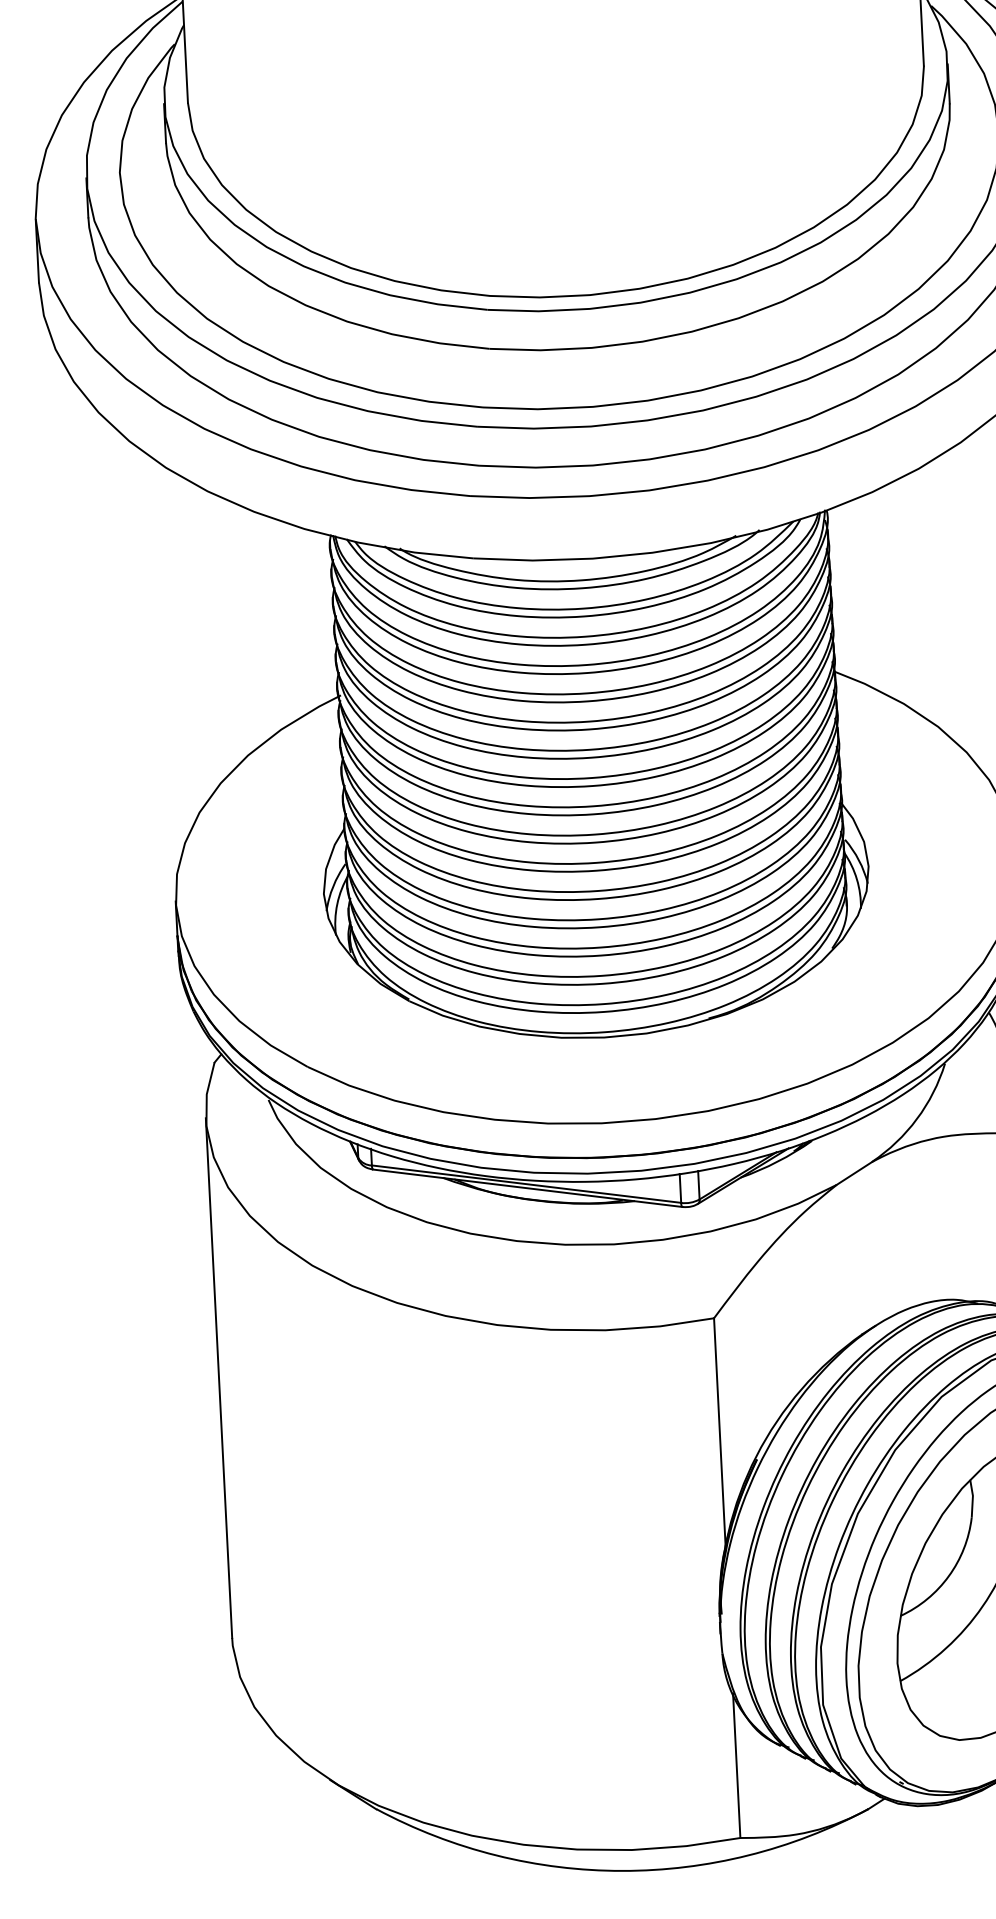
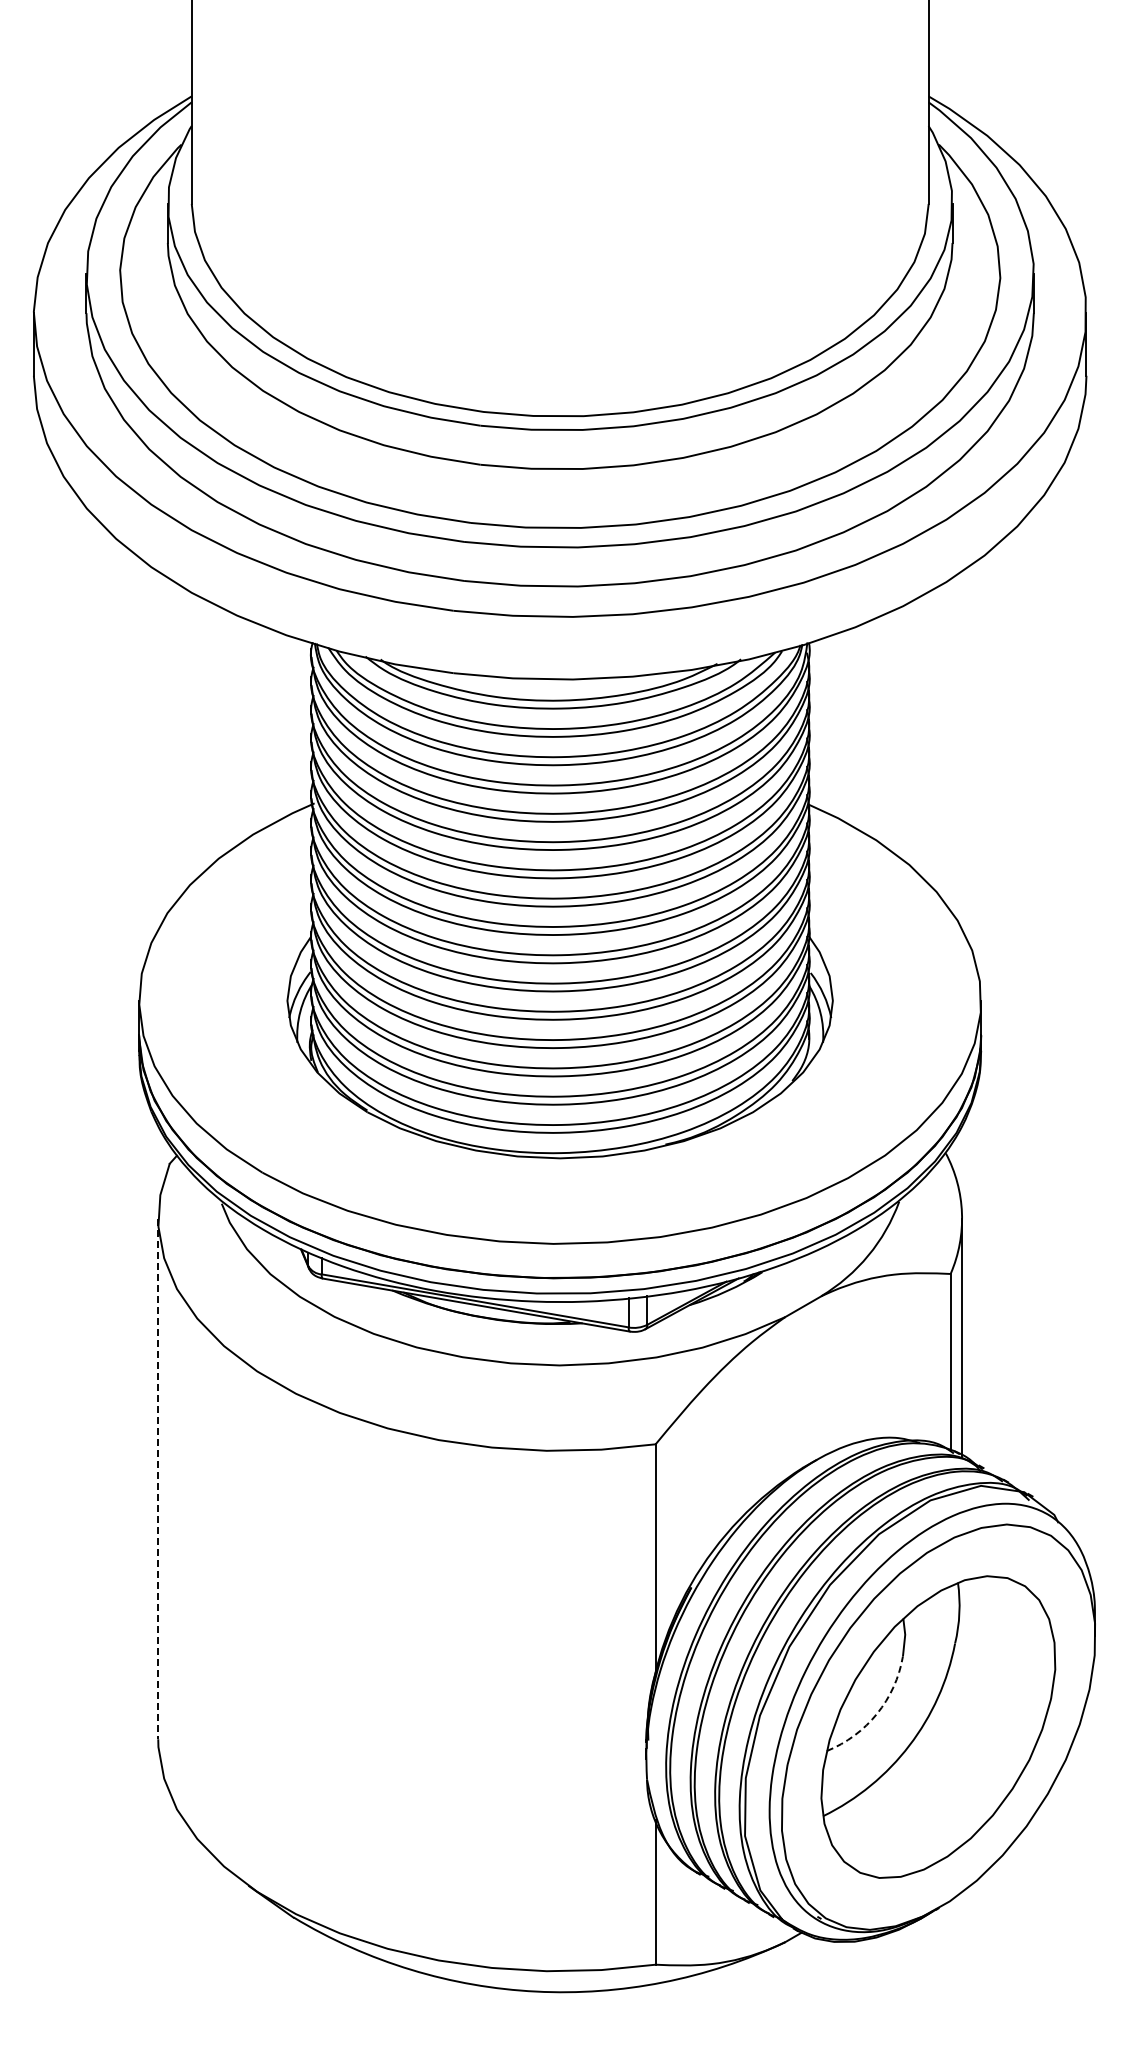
line: (219, 1378) -> (158, 1479), solid -> dashed
arc: (949, 1575) -> (877, 1713), solid -> dashed

